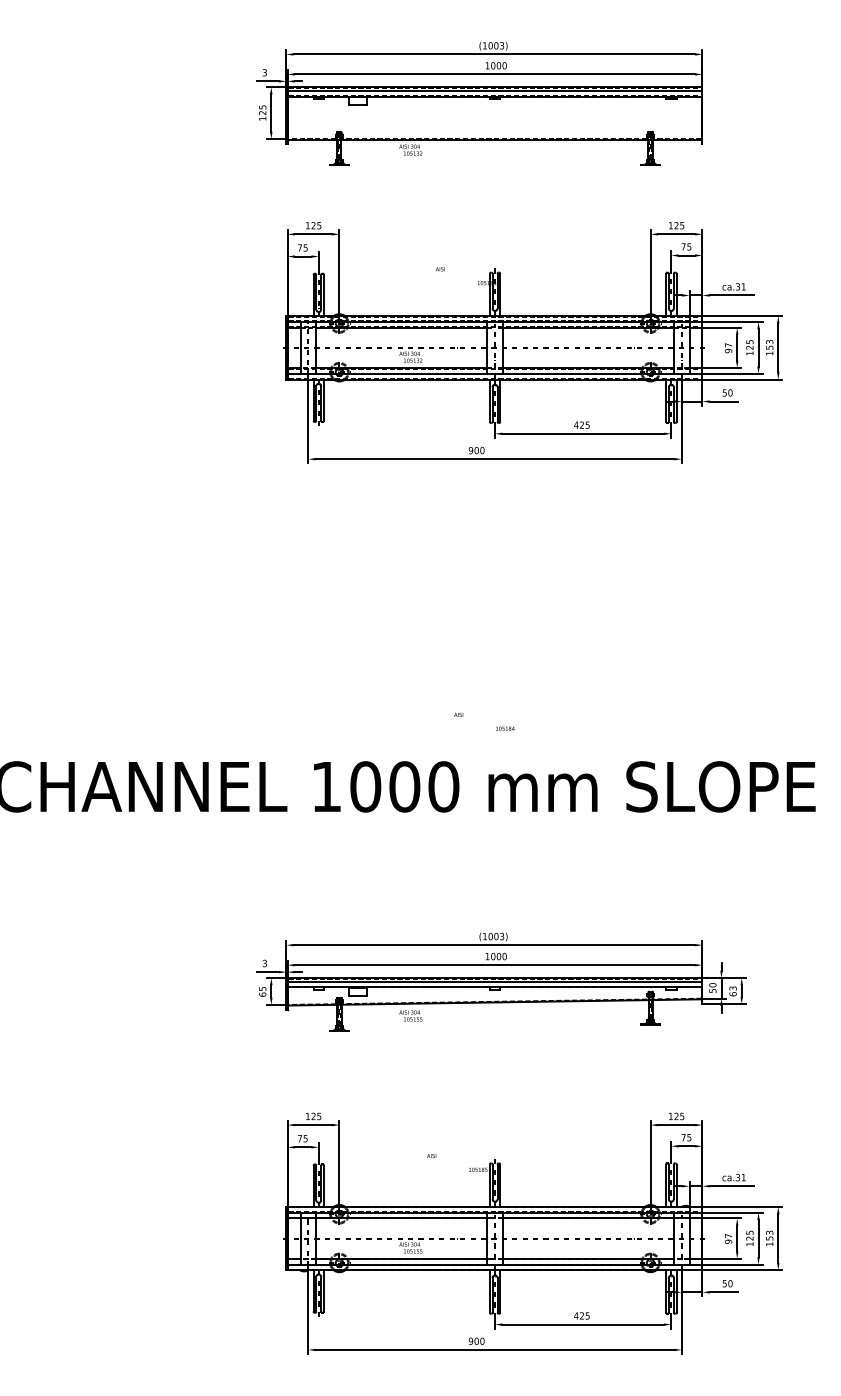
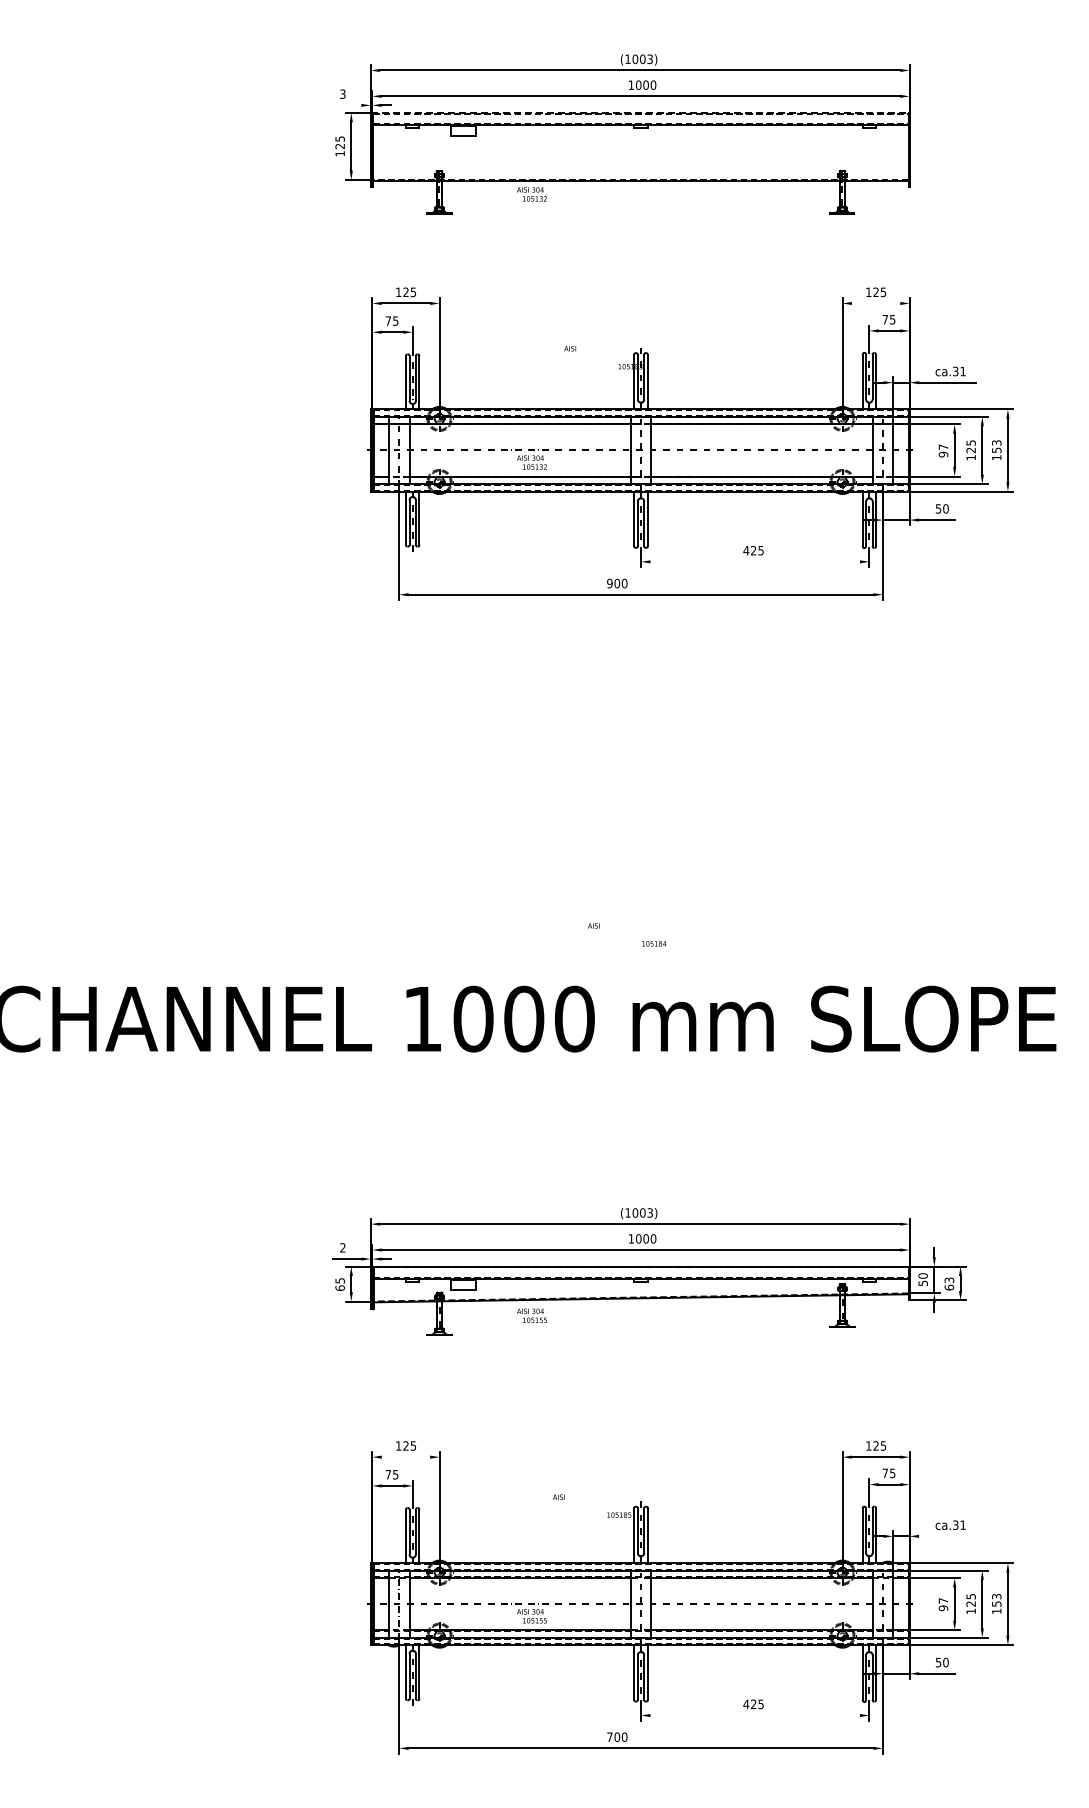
line: (267, 81) -> (346, 105), removed
line: (494, 86) -> (640, 112), solid -> dashed
line: (494, 91) -> (640, 118), removed
line: (676, 234) -> (875, 303), removed
line: (582, 433) -> (754, 561), removed
text: (264, 963) -> (342, 1247), 3 -> 2
line: (494, 982) -> (640, 1272), removed
line: (313, 1125) -> (405, 1457), removed
line: (731, 1186) -> (947, 1536), removed
line: (582, 1324) -> (754, 1715), removed
text: (470, 1340) -> (609, 1736), 900 -> 700

